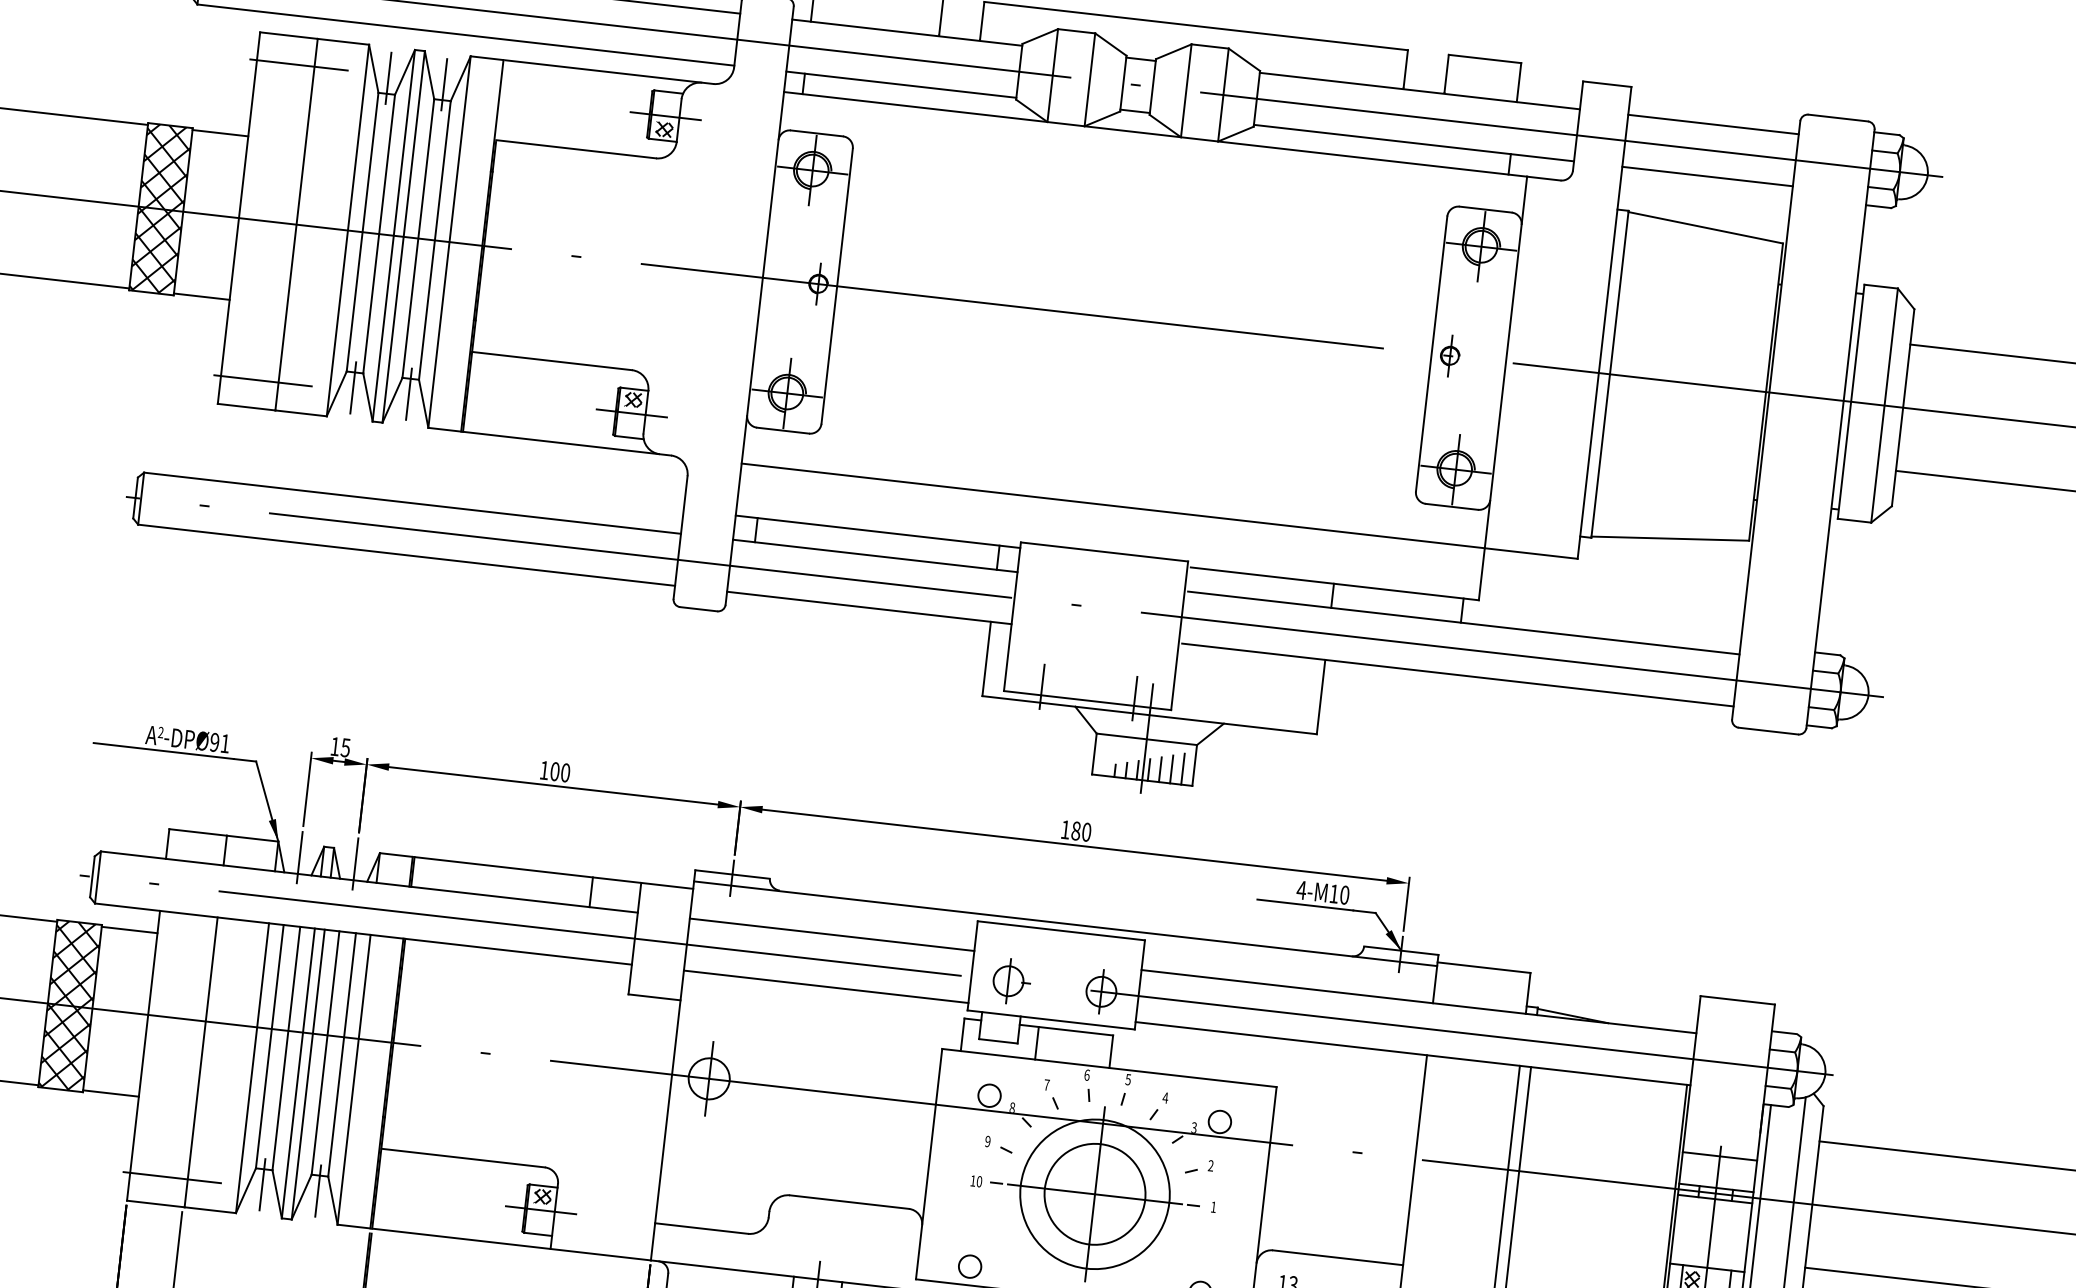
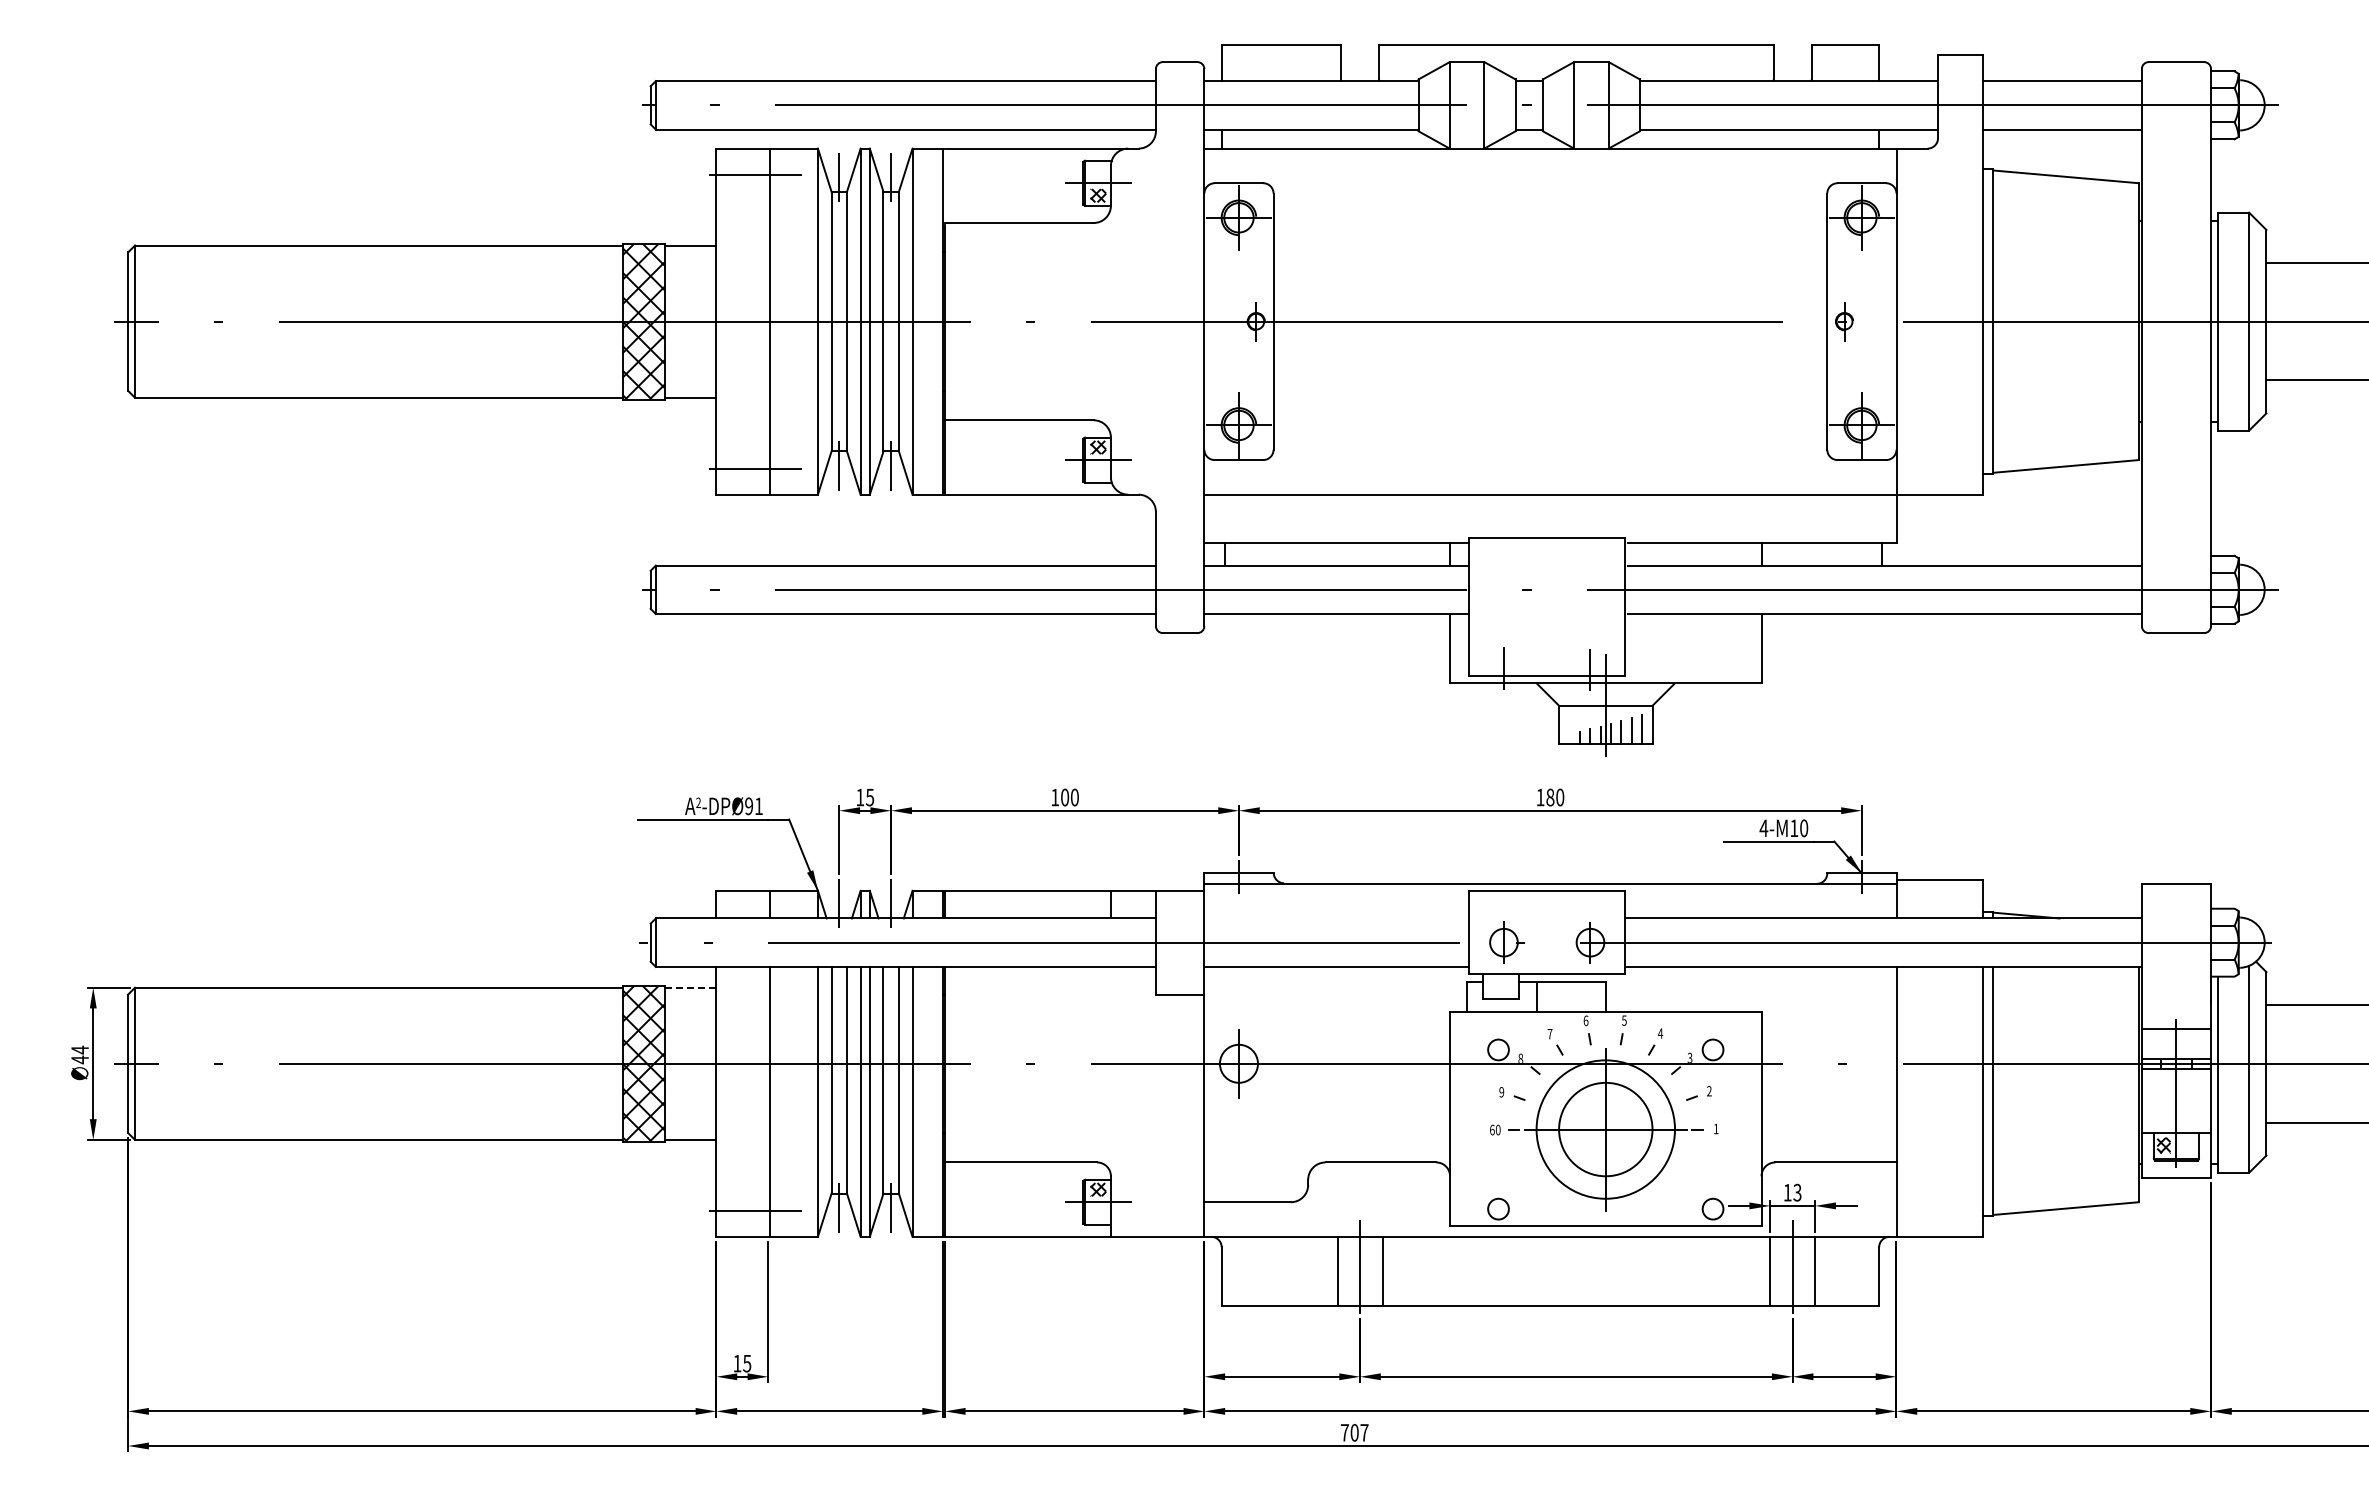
line: (129, 929) -> (690, 987), solid -> dashed
line: (831, 934) -> (1336, 918), removed
text: (973, 1180) -> (1492, 1129), 10 -> 60

